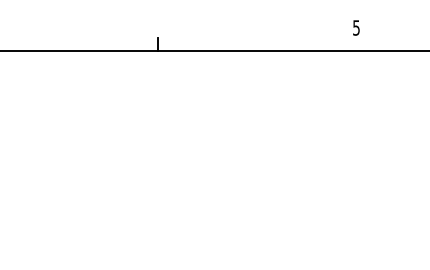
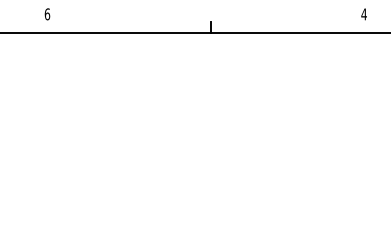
text: (355, 28) -> (363, 14), 5 -> 4

